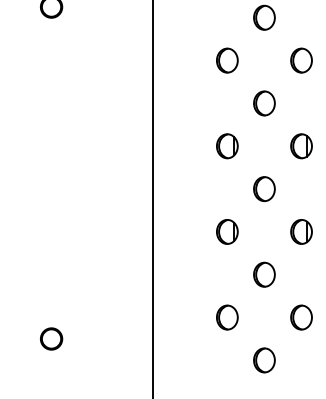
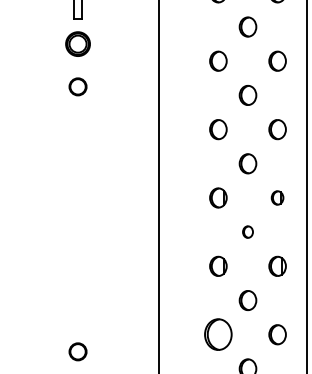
part: (301, 145) -> (277, 197), size x0.7
part: (263, 188) -> (247, 231), size x0.6
part: (227, 317) -> (218, 334), size x1.6

